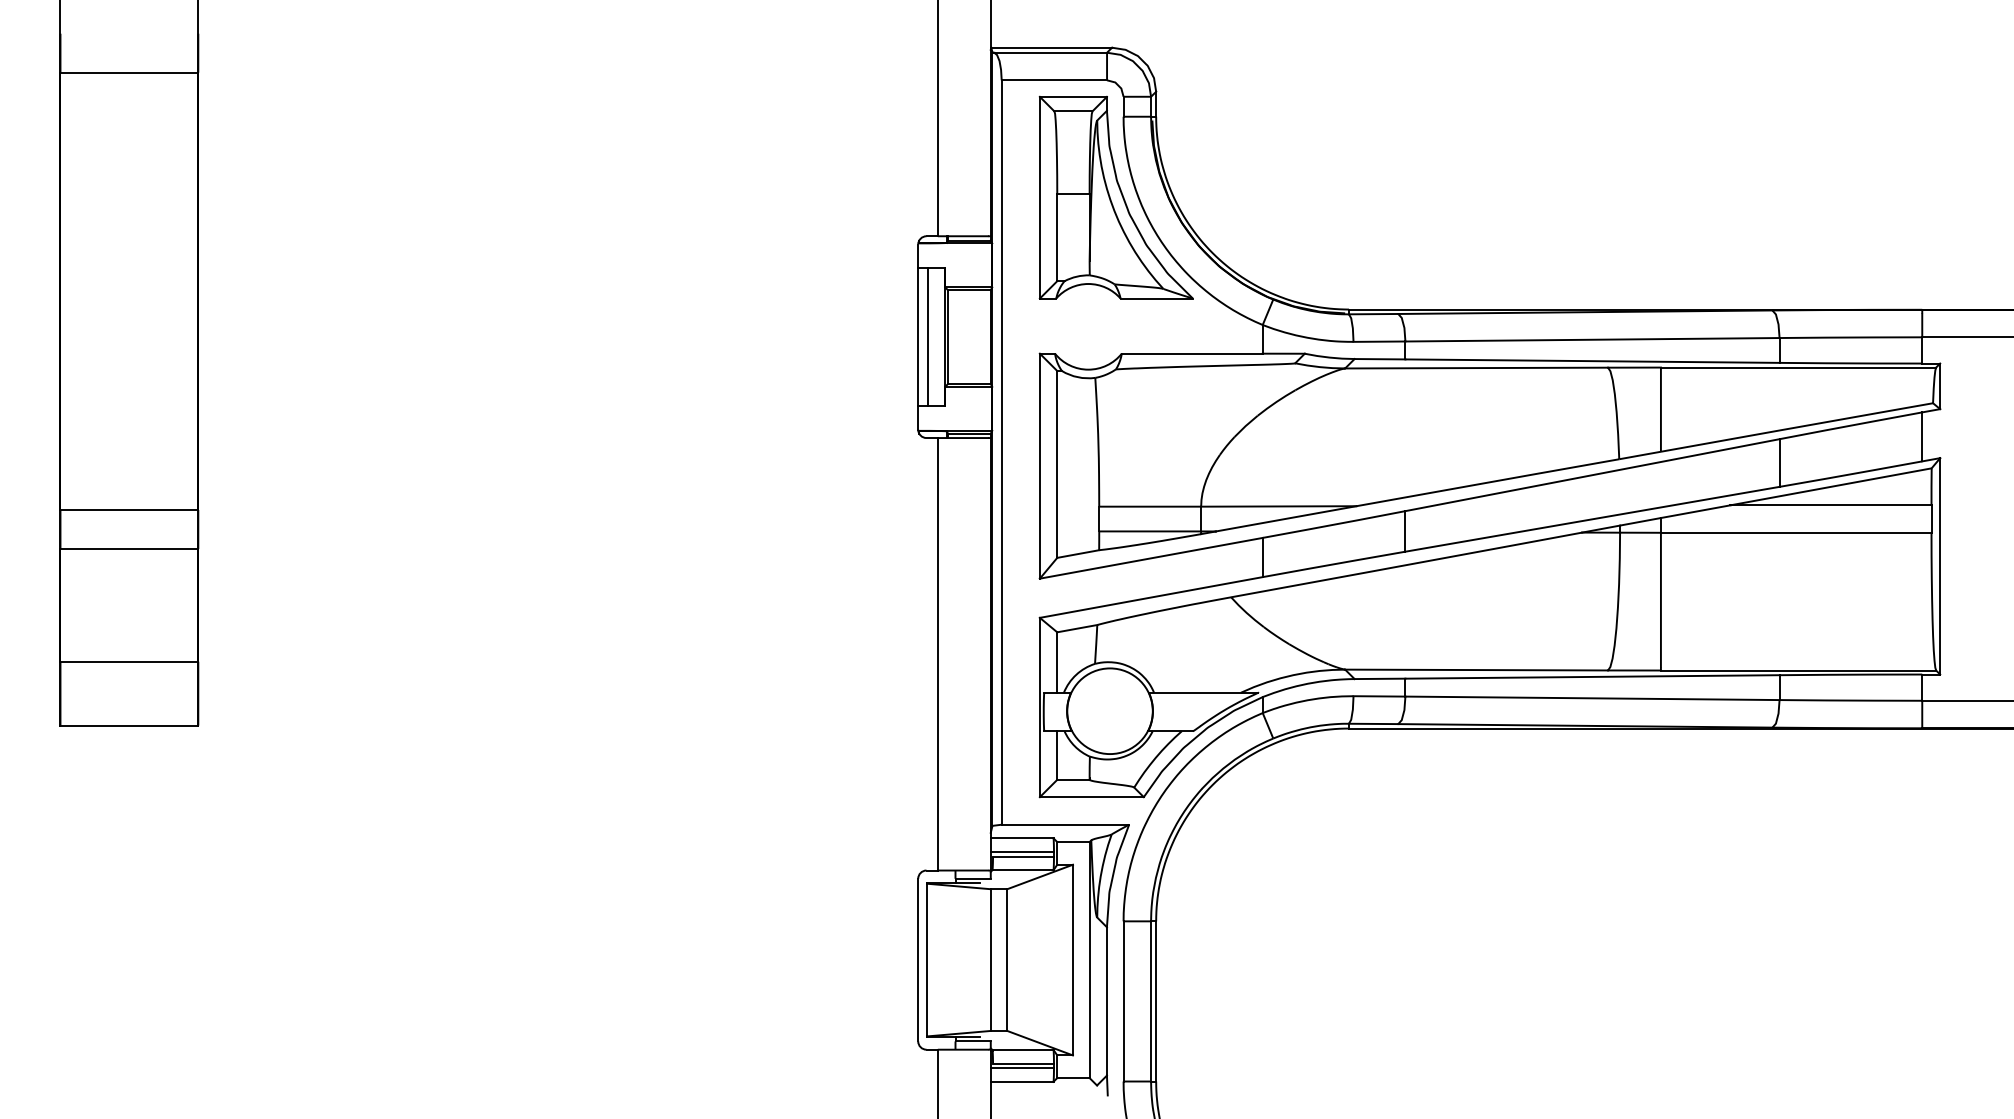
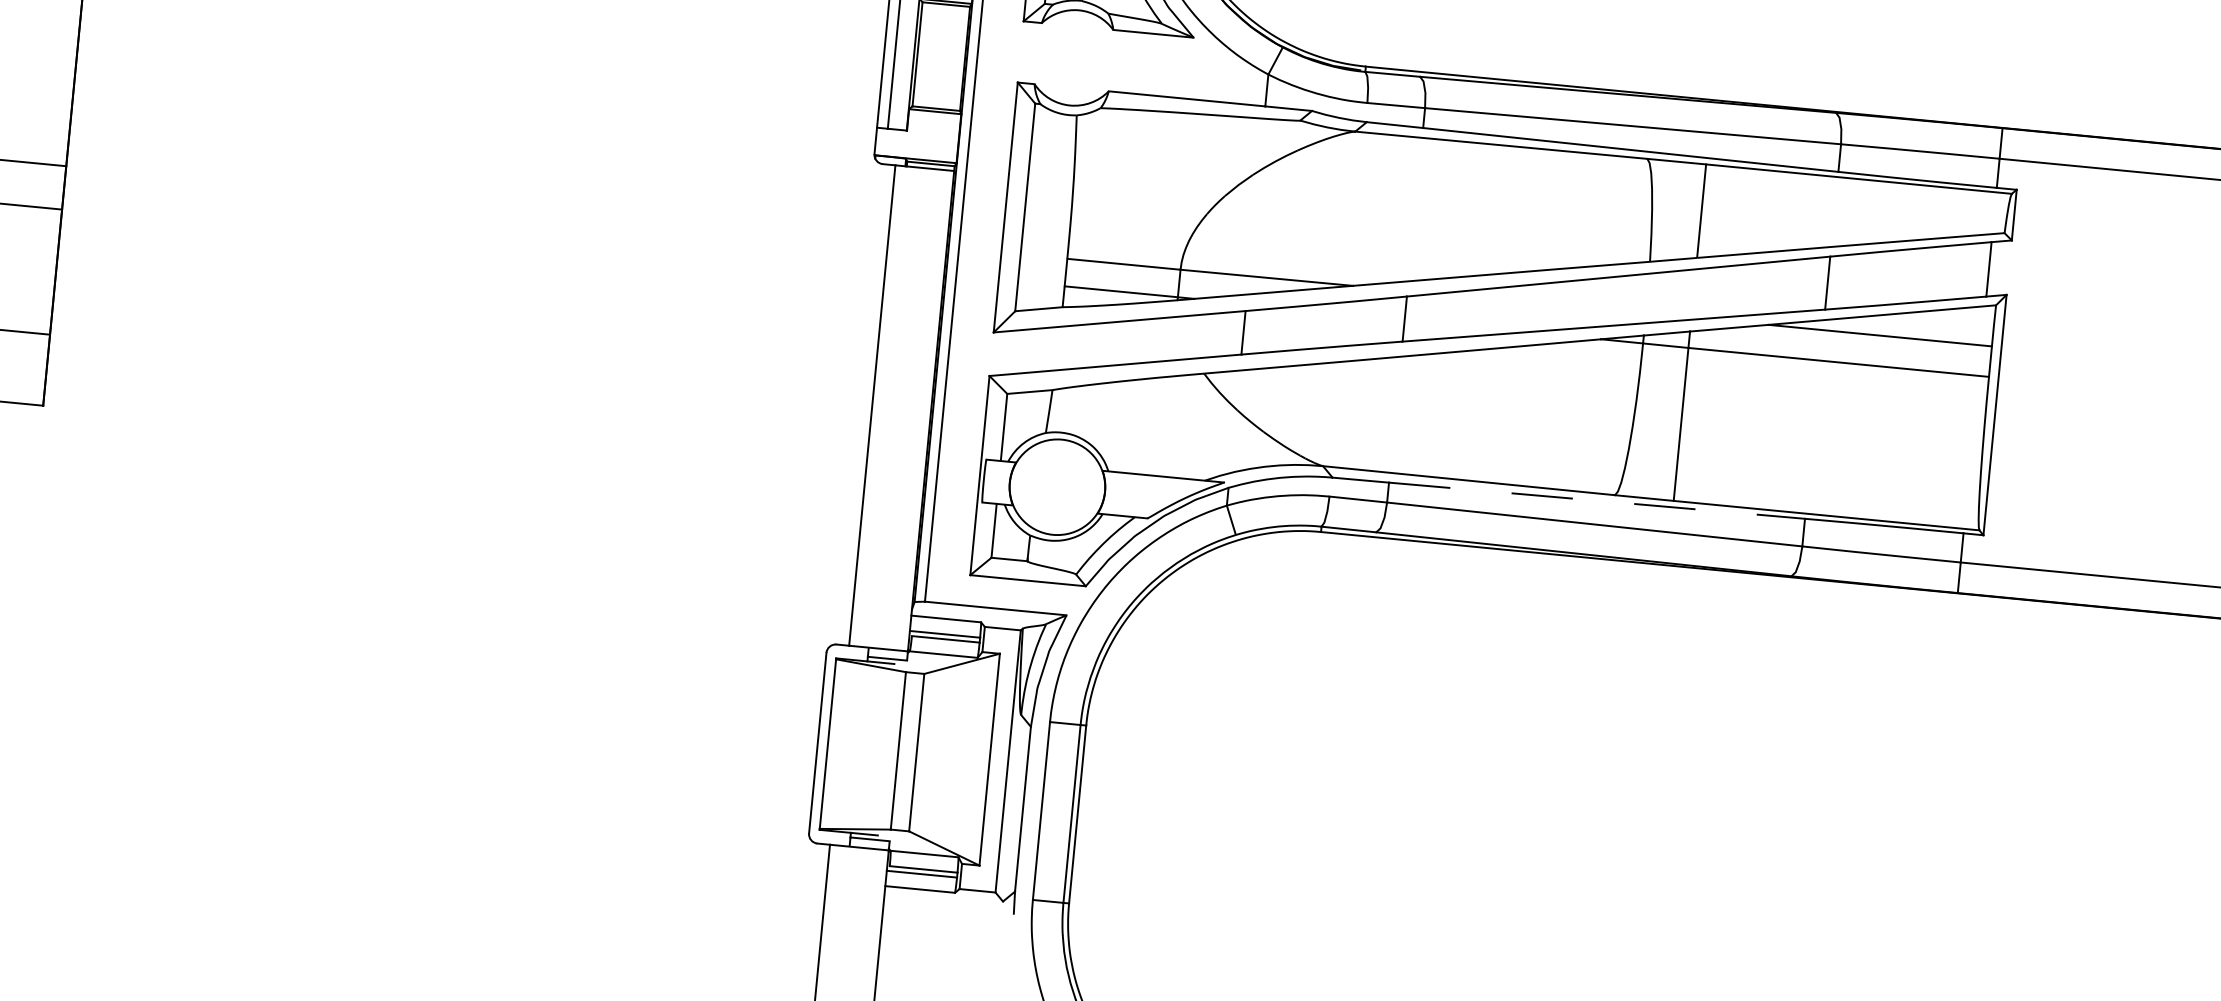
line: (1592, 676) -> (1597, 500), solid -> dashed

